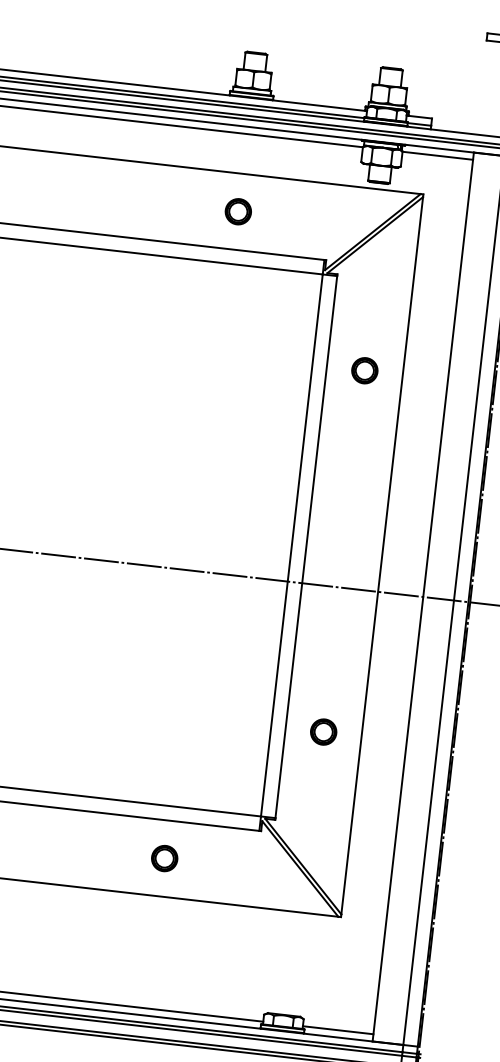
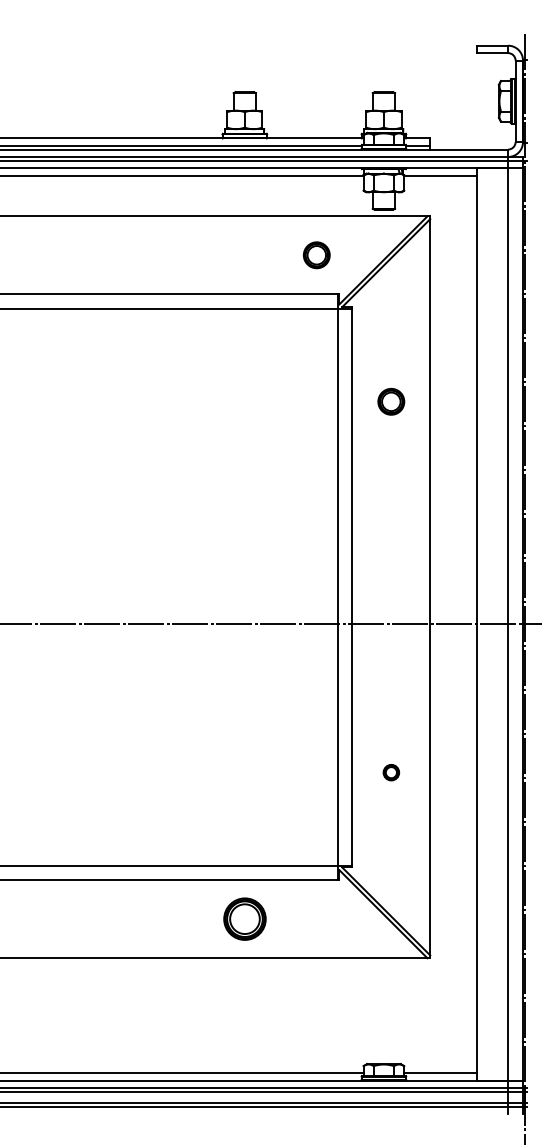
part: (238, 211) -> (316, 255), moved
part: (323, 731) -> (391, 772), size x0.6
part: (164, 858) -> (244, 919), size x1.6

